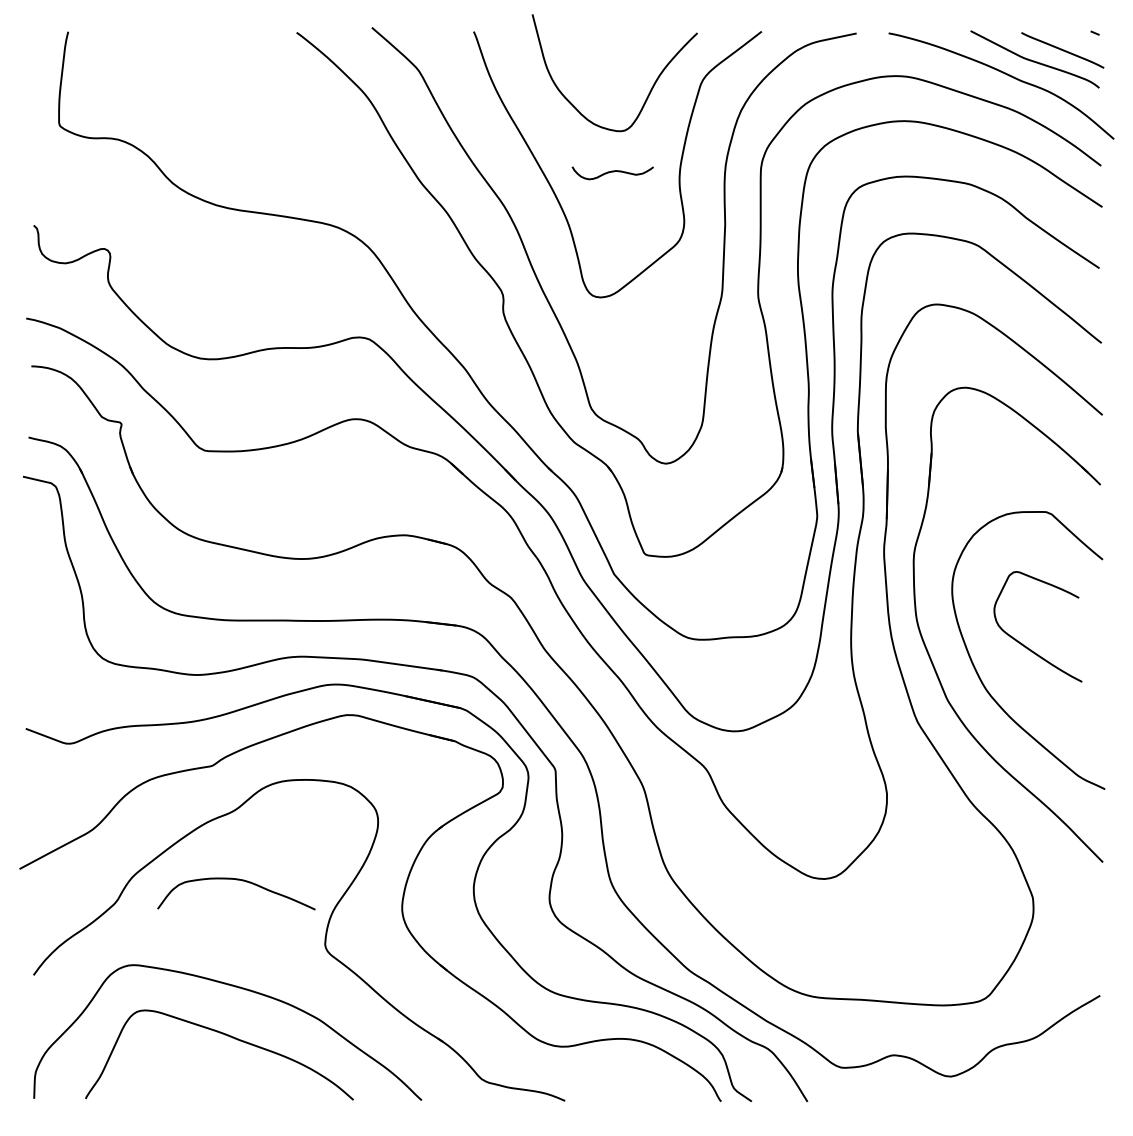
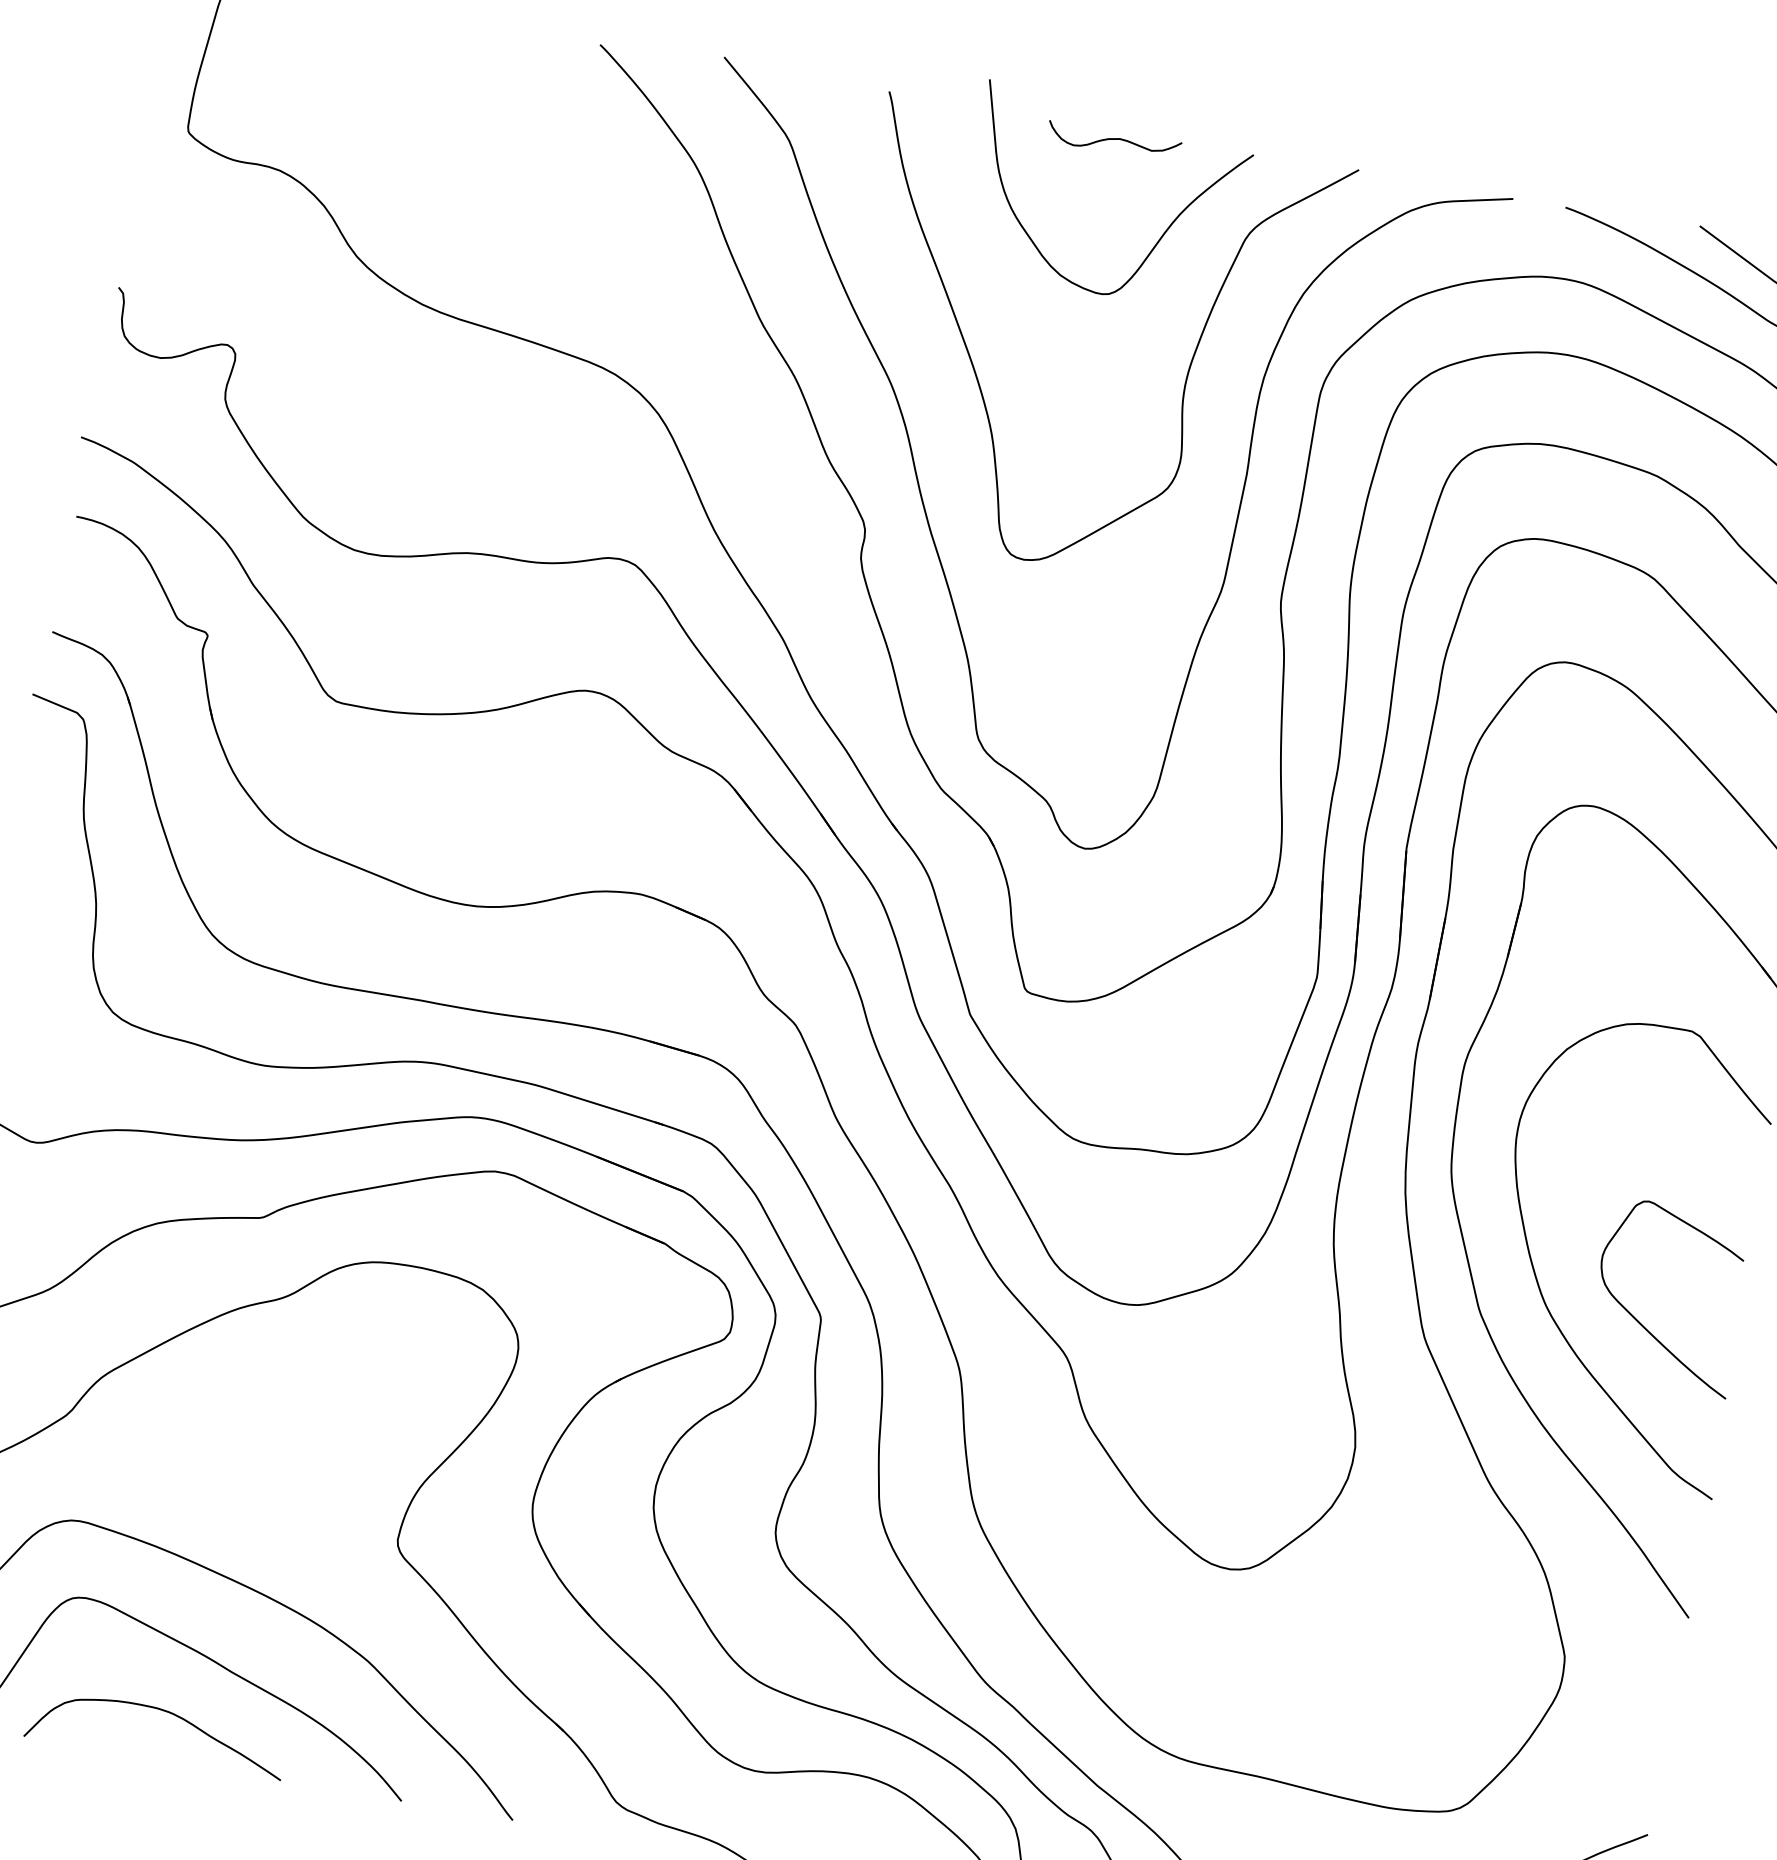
curve: (612, 172) -> (1113, 140), moved
curve: (1025, 645) -> (1643, 1324), moved
curve: (236, 880) -> (160, 1711), moved

